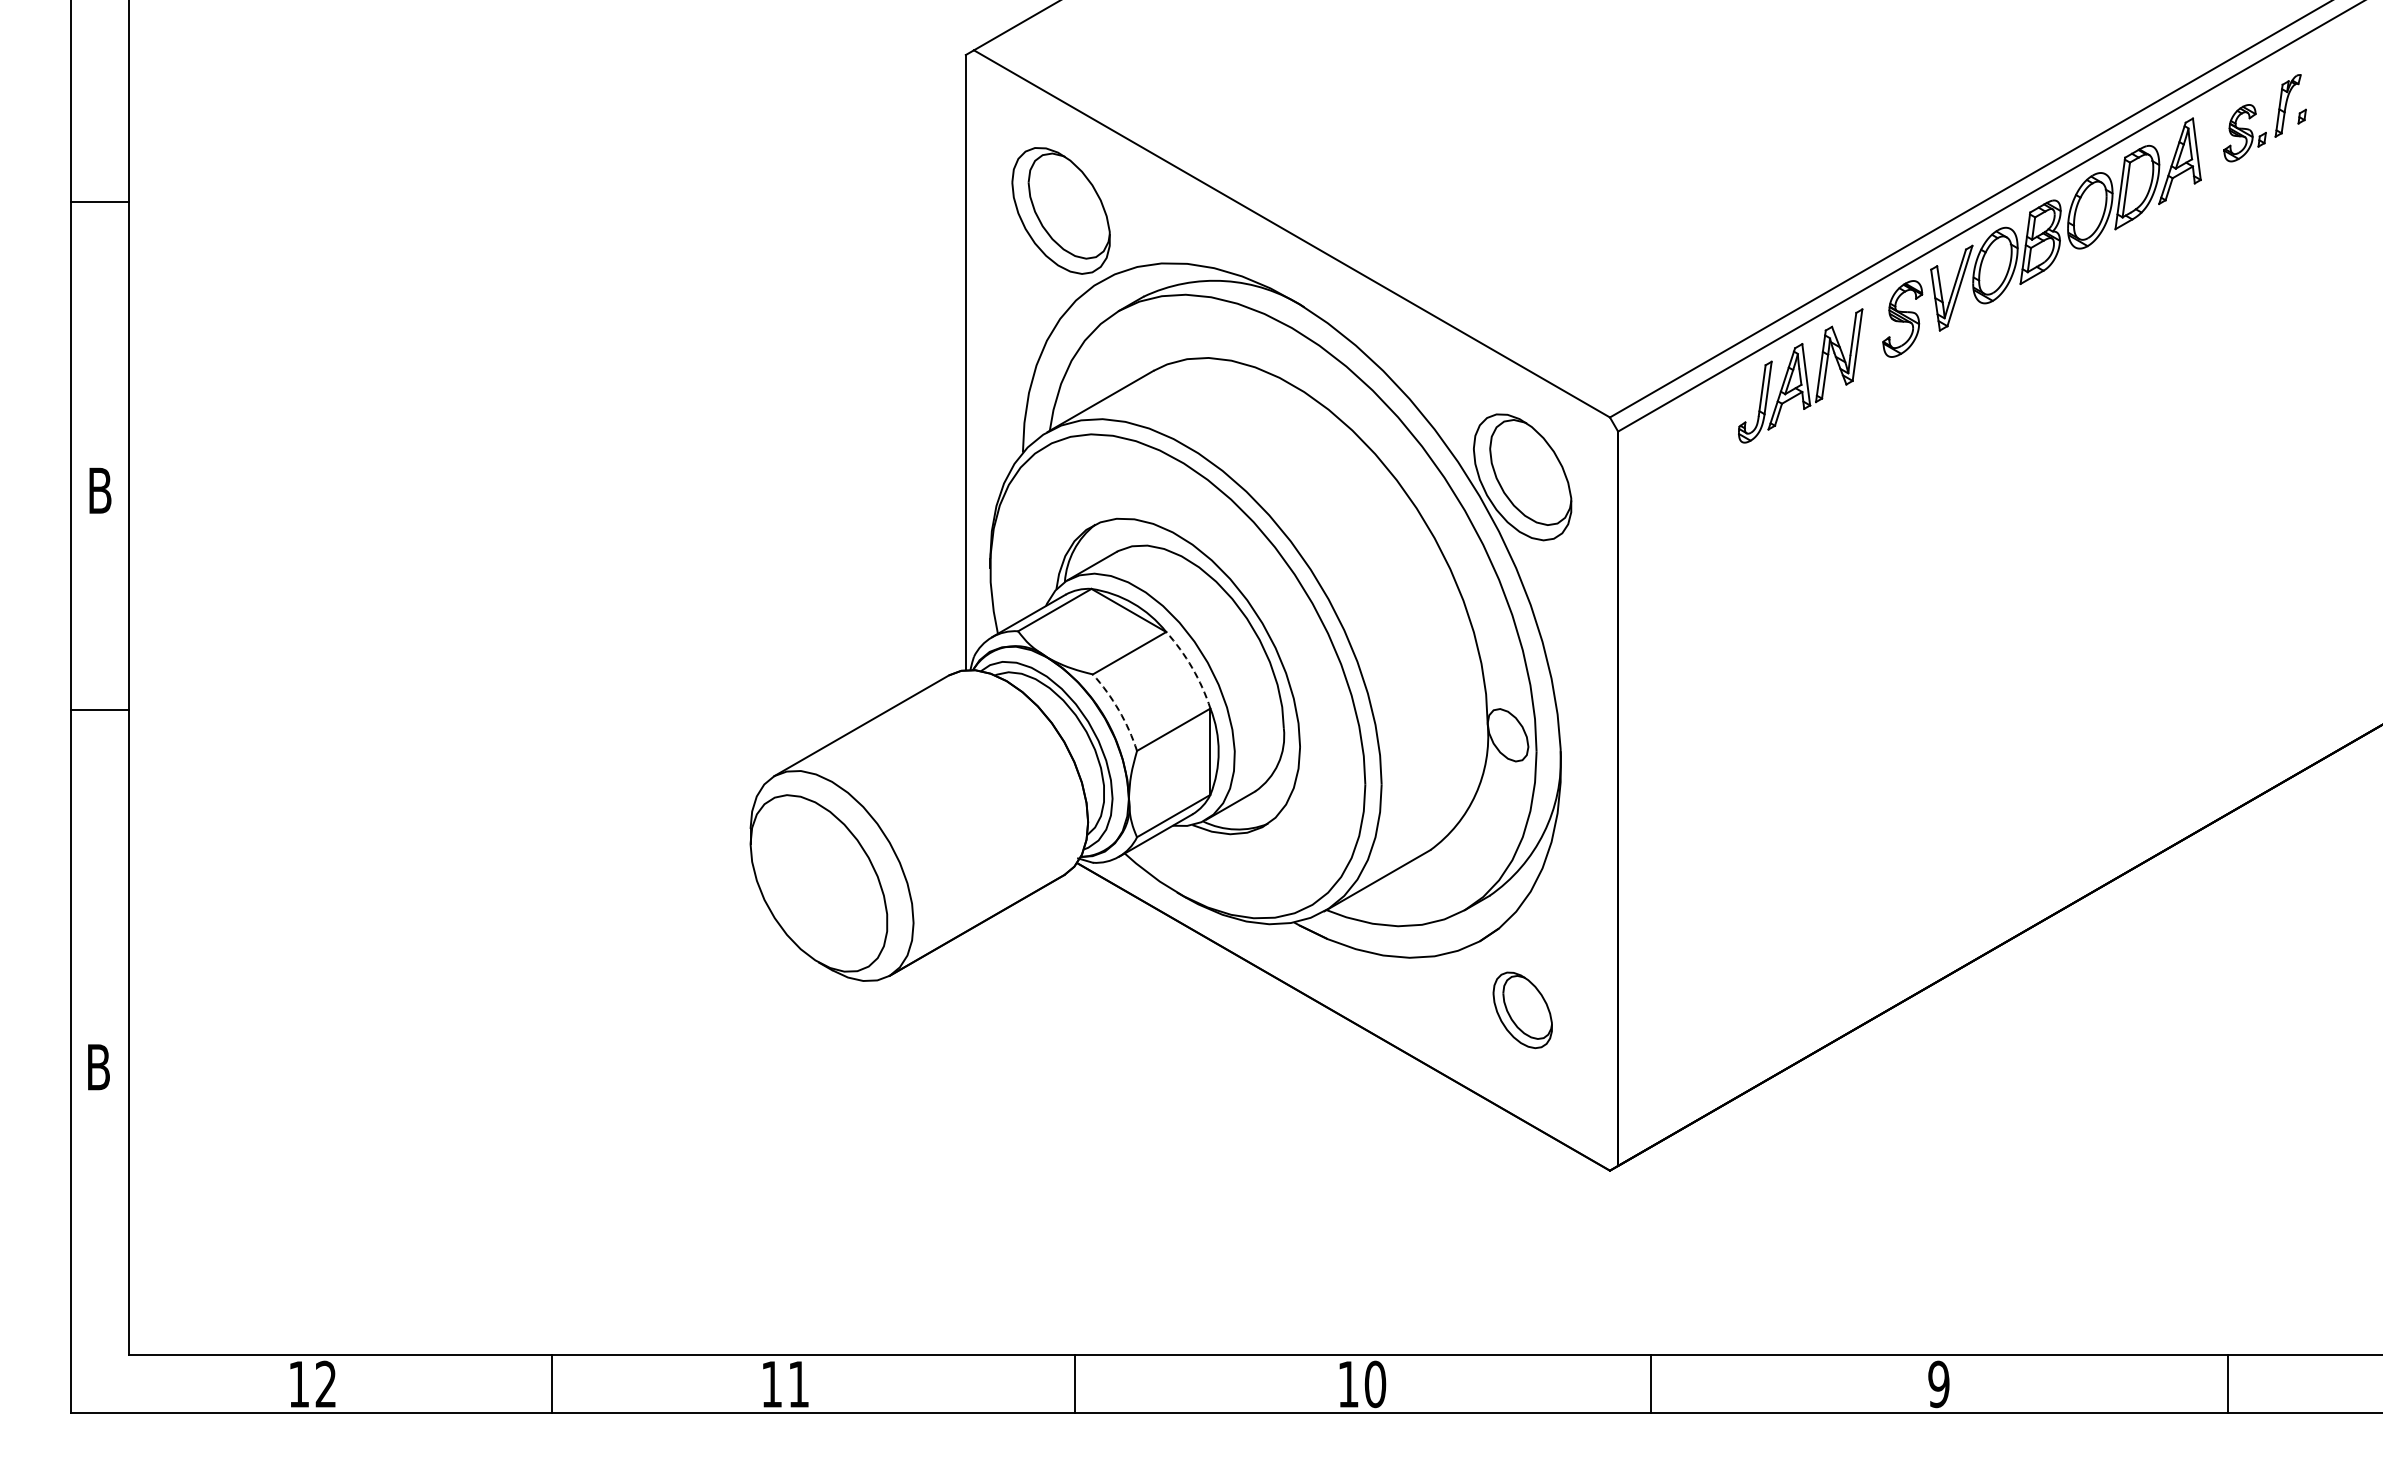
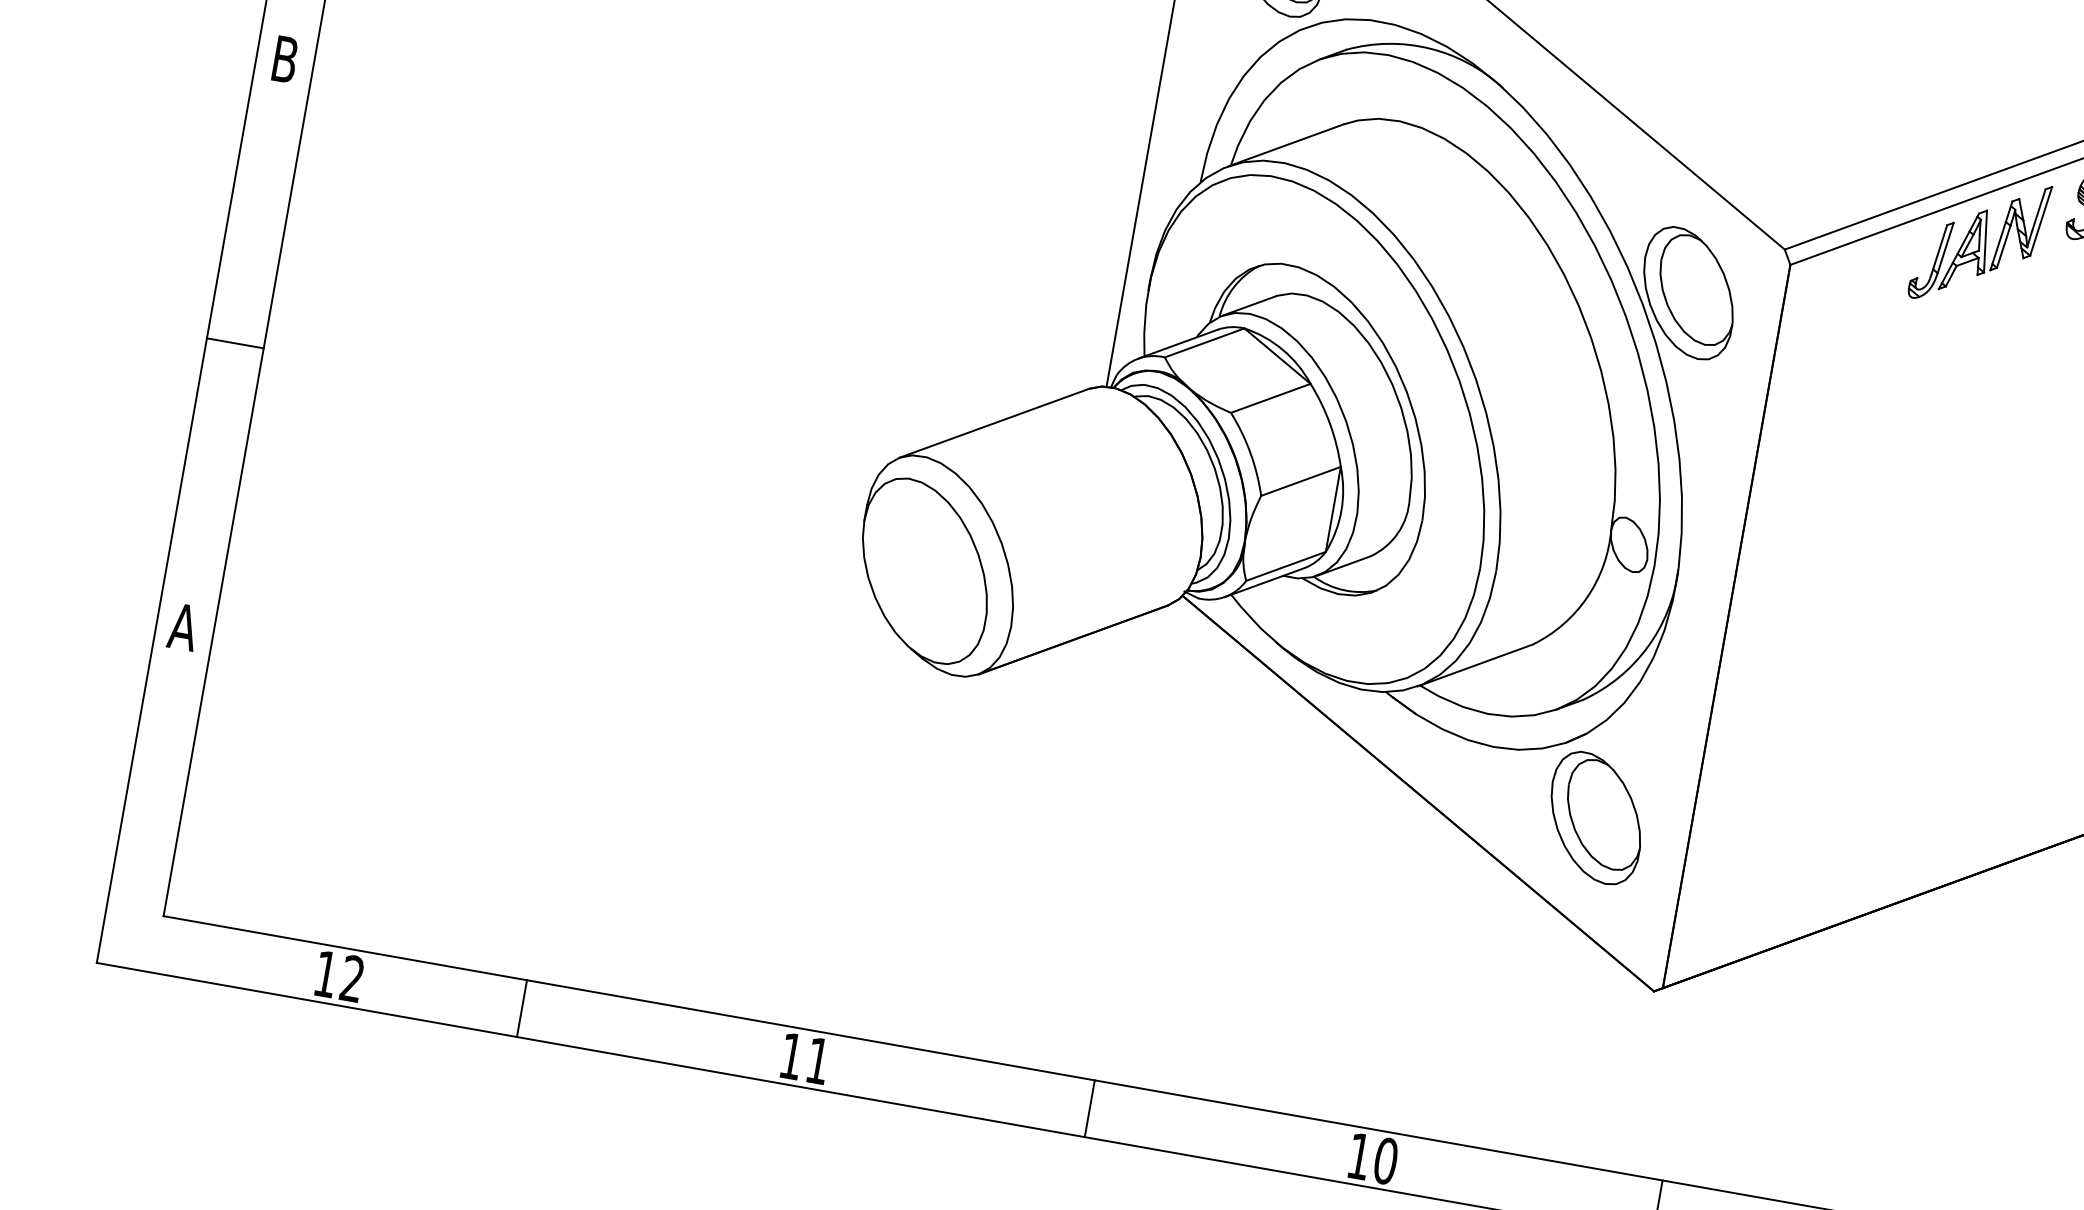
arc: (1192, 668) -> (1330, 424), dashed -> solid
line: (100, 709) -> (235, 343), moved
arc: (1118, 710) -> (1249, 452), dashed -> solid
part: (1522, 1010) -> (1595, 818), size x1.67
text: (98, 1067) -> (183, 627), B -> A
line: (552, 1384) -> (522, 1008), moved

